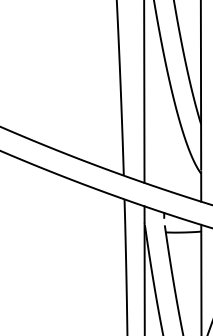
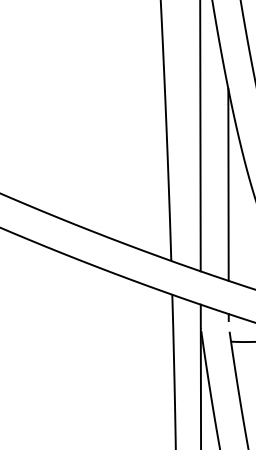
line: (163, 121) -> (227, 183), added

